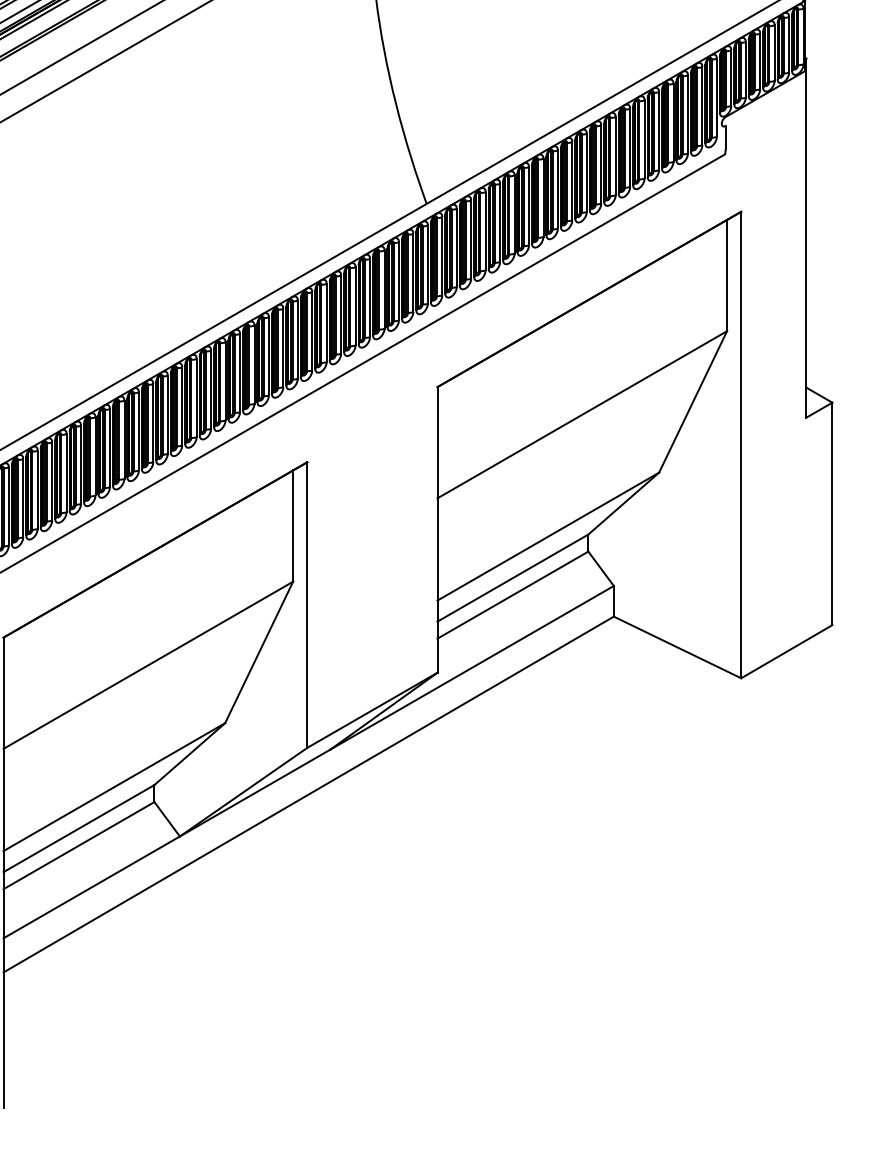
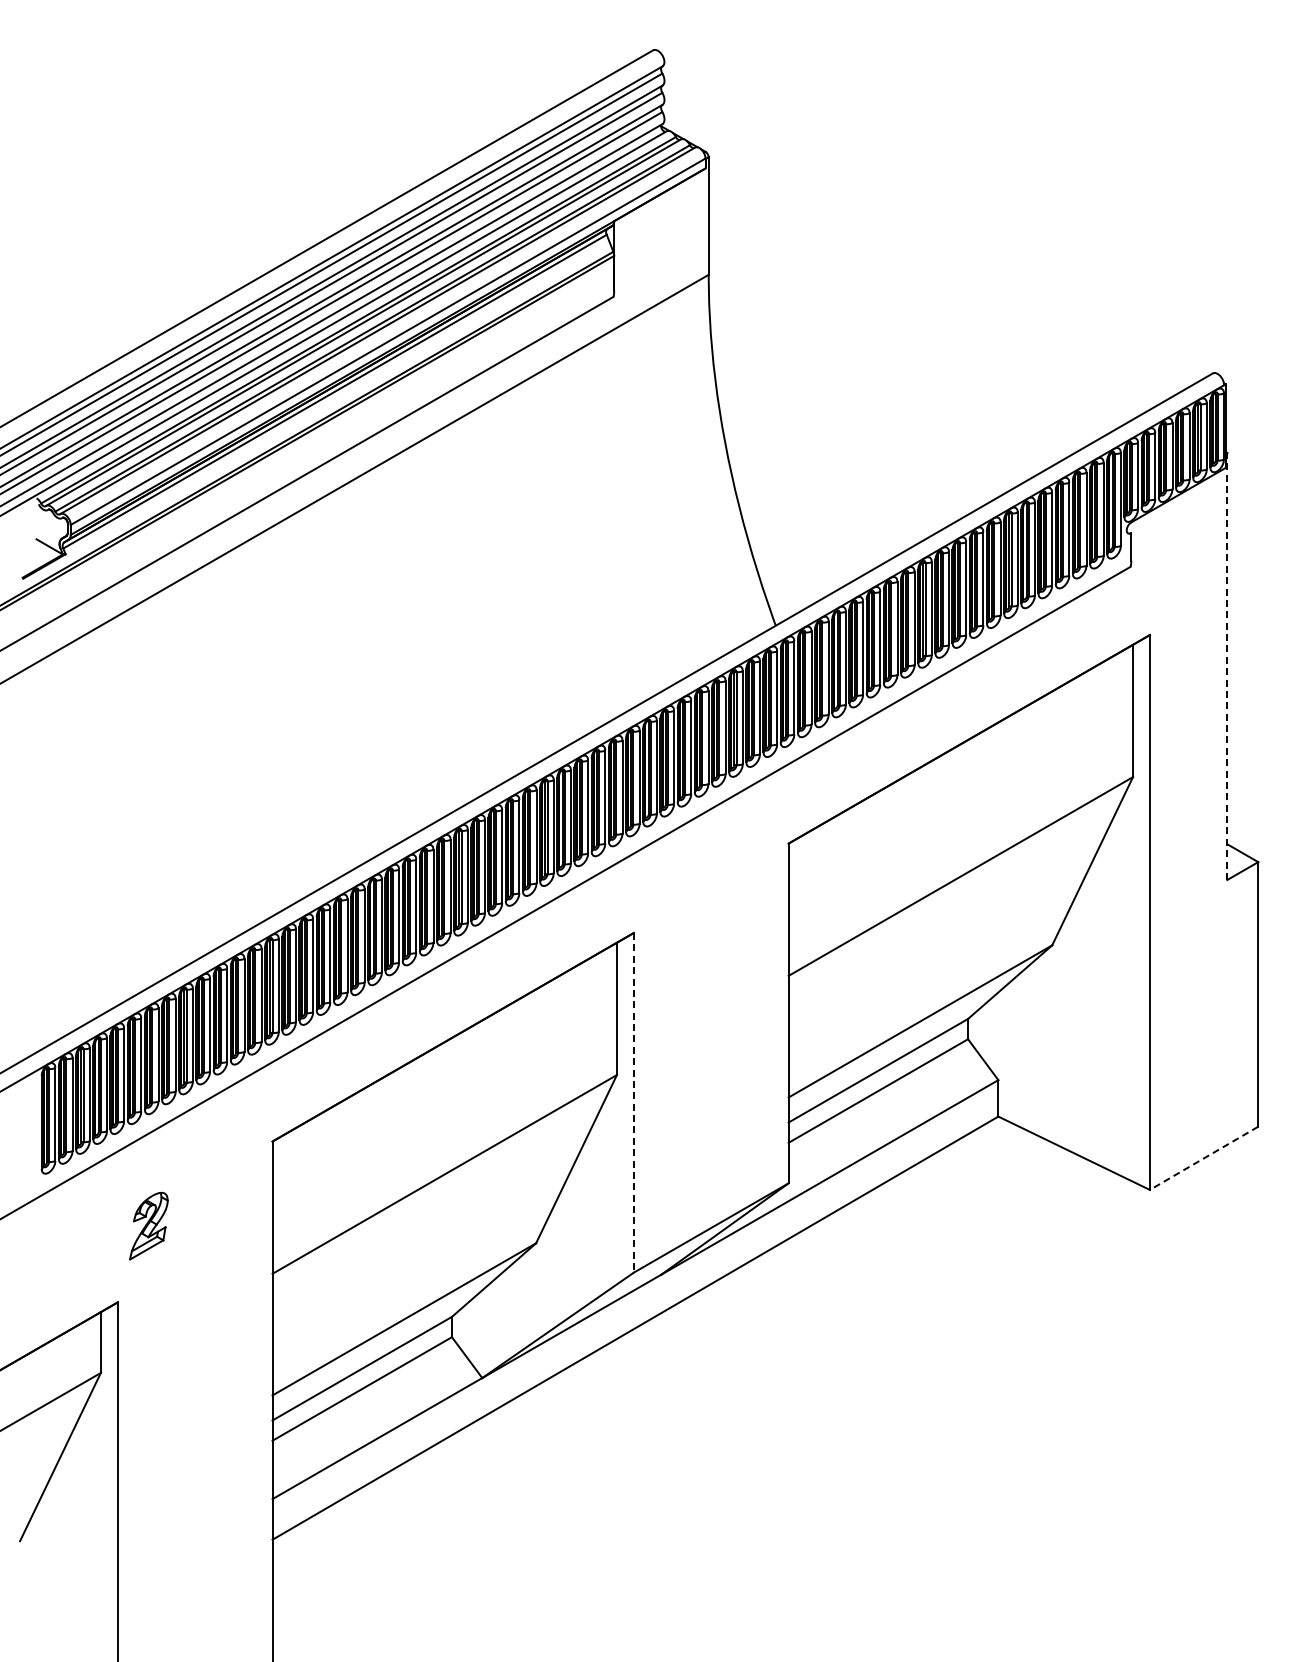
line: (806, 238) -> (1227, 666), solid -> dashed
line: (307, 604) -> (633, 1102), solid -> dashed
line: (787, 651) -> (1204, 1158), solid -> dashed

